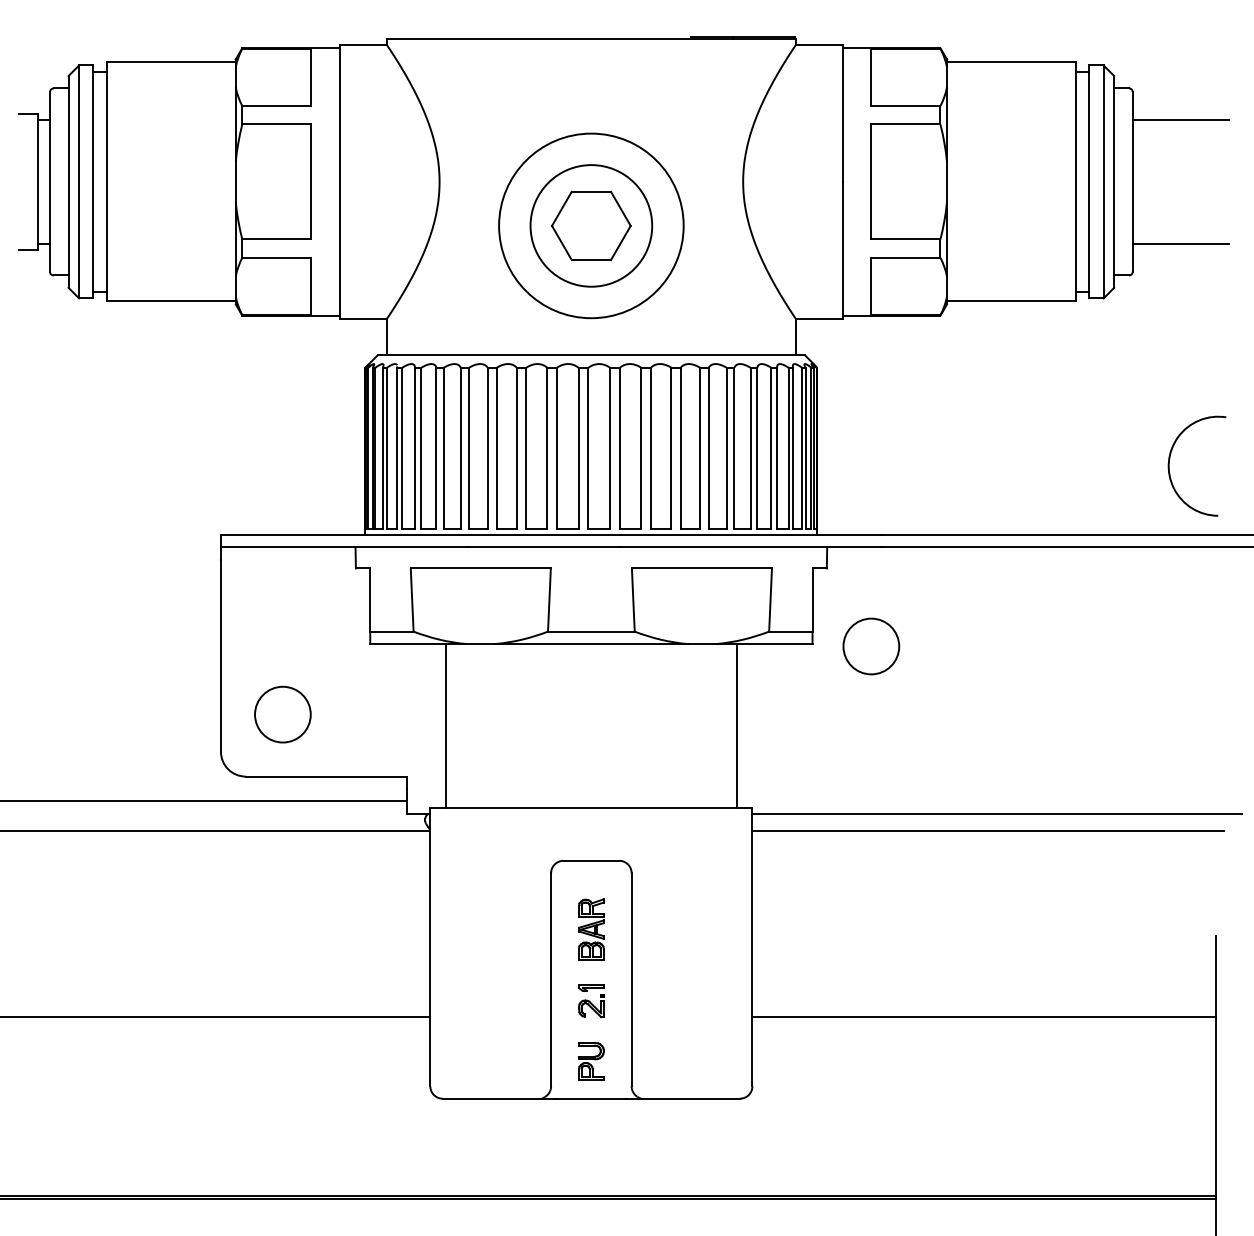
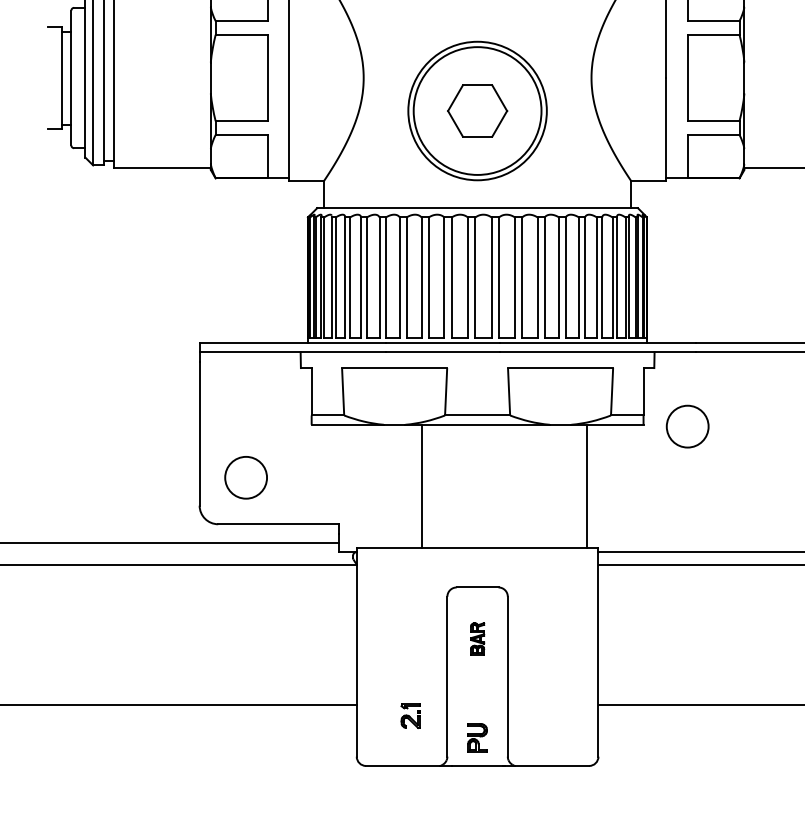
circle: (591, 225) -> (477, 110), size x1.4
line: (445, 725) -> (422, 485), moved
part: (591, 929) -> (477, 639), size x0.7
part: (591, 1001) -> (410, 716), moved

